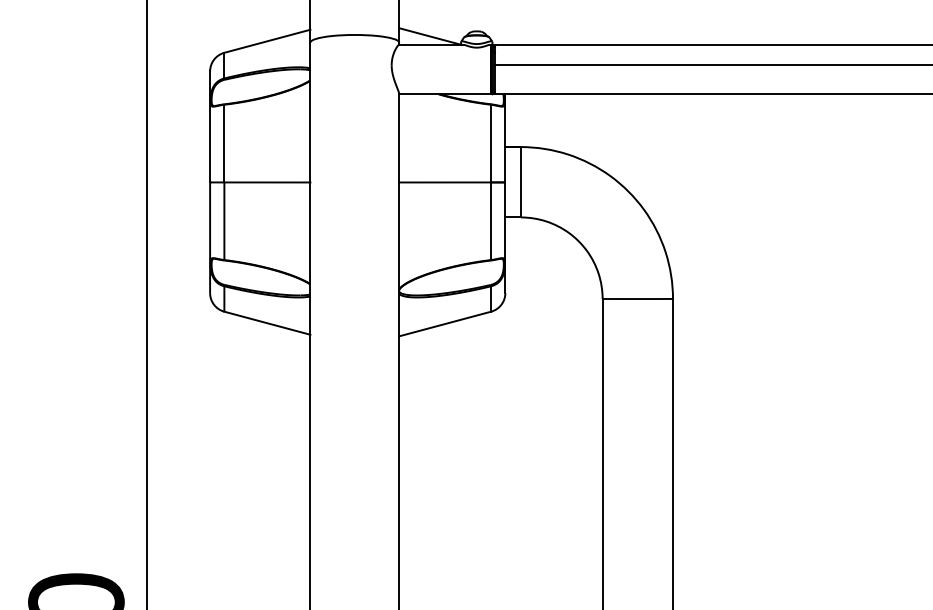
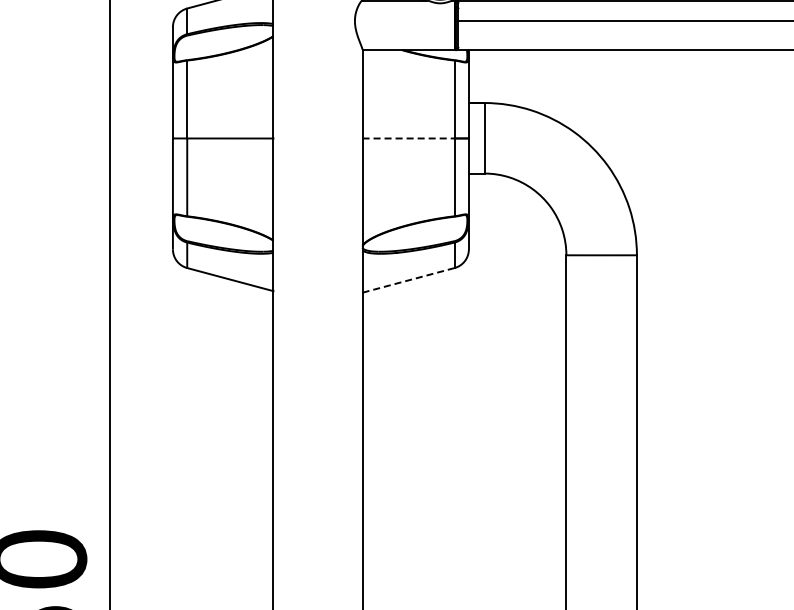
line: (445, 182) -> (408, 138), solid -> dashed
line: (445, 324) -> (408, 280), solid -> dashed

